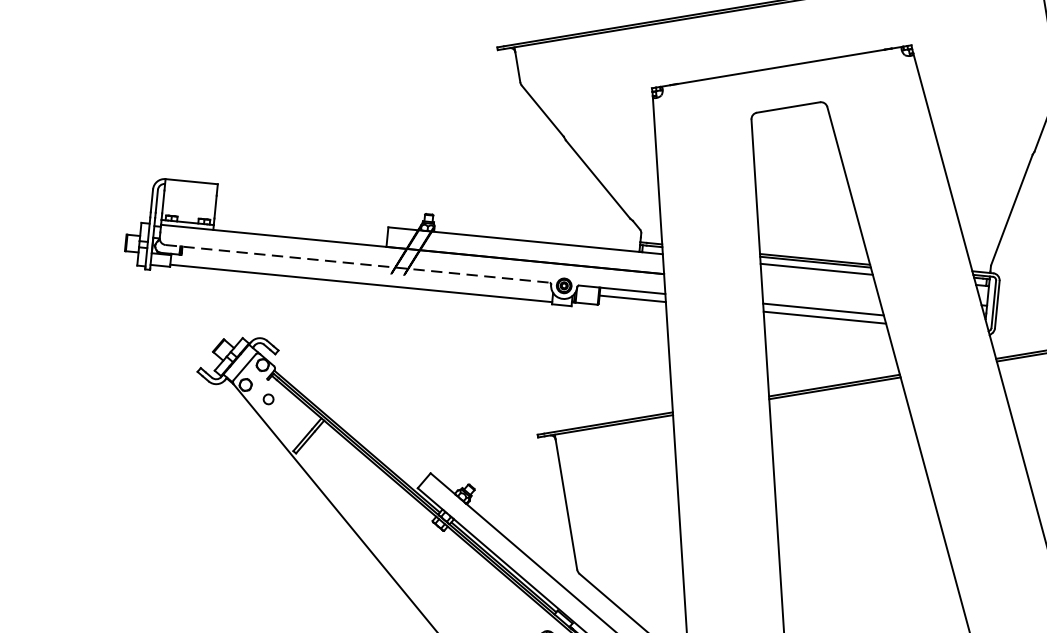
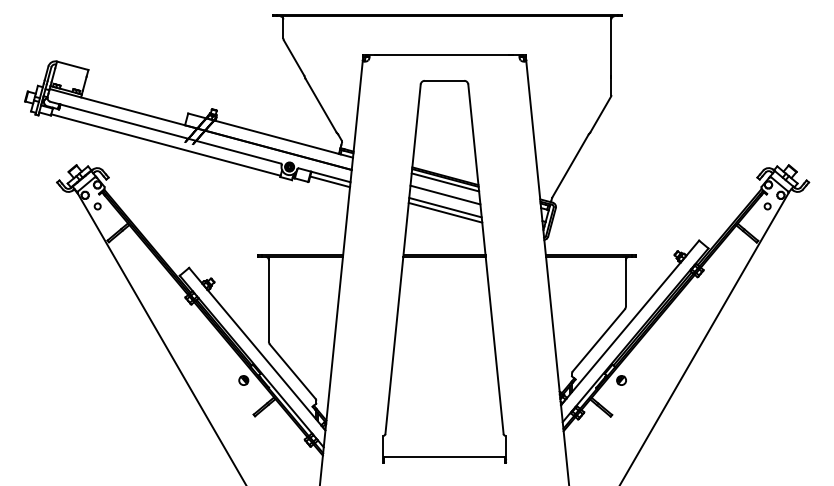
line: (358, 263) -> (166, 132), dashed -> solid
line: (820, 288) -> (445, 194), added

